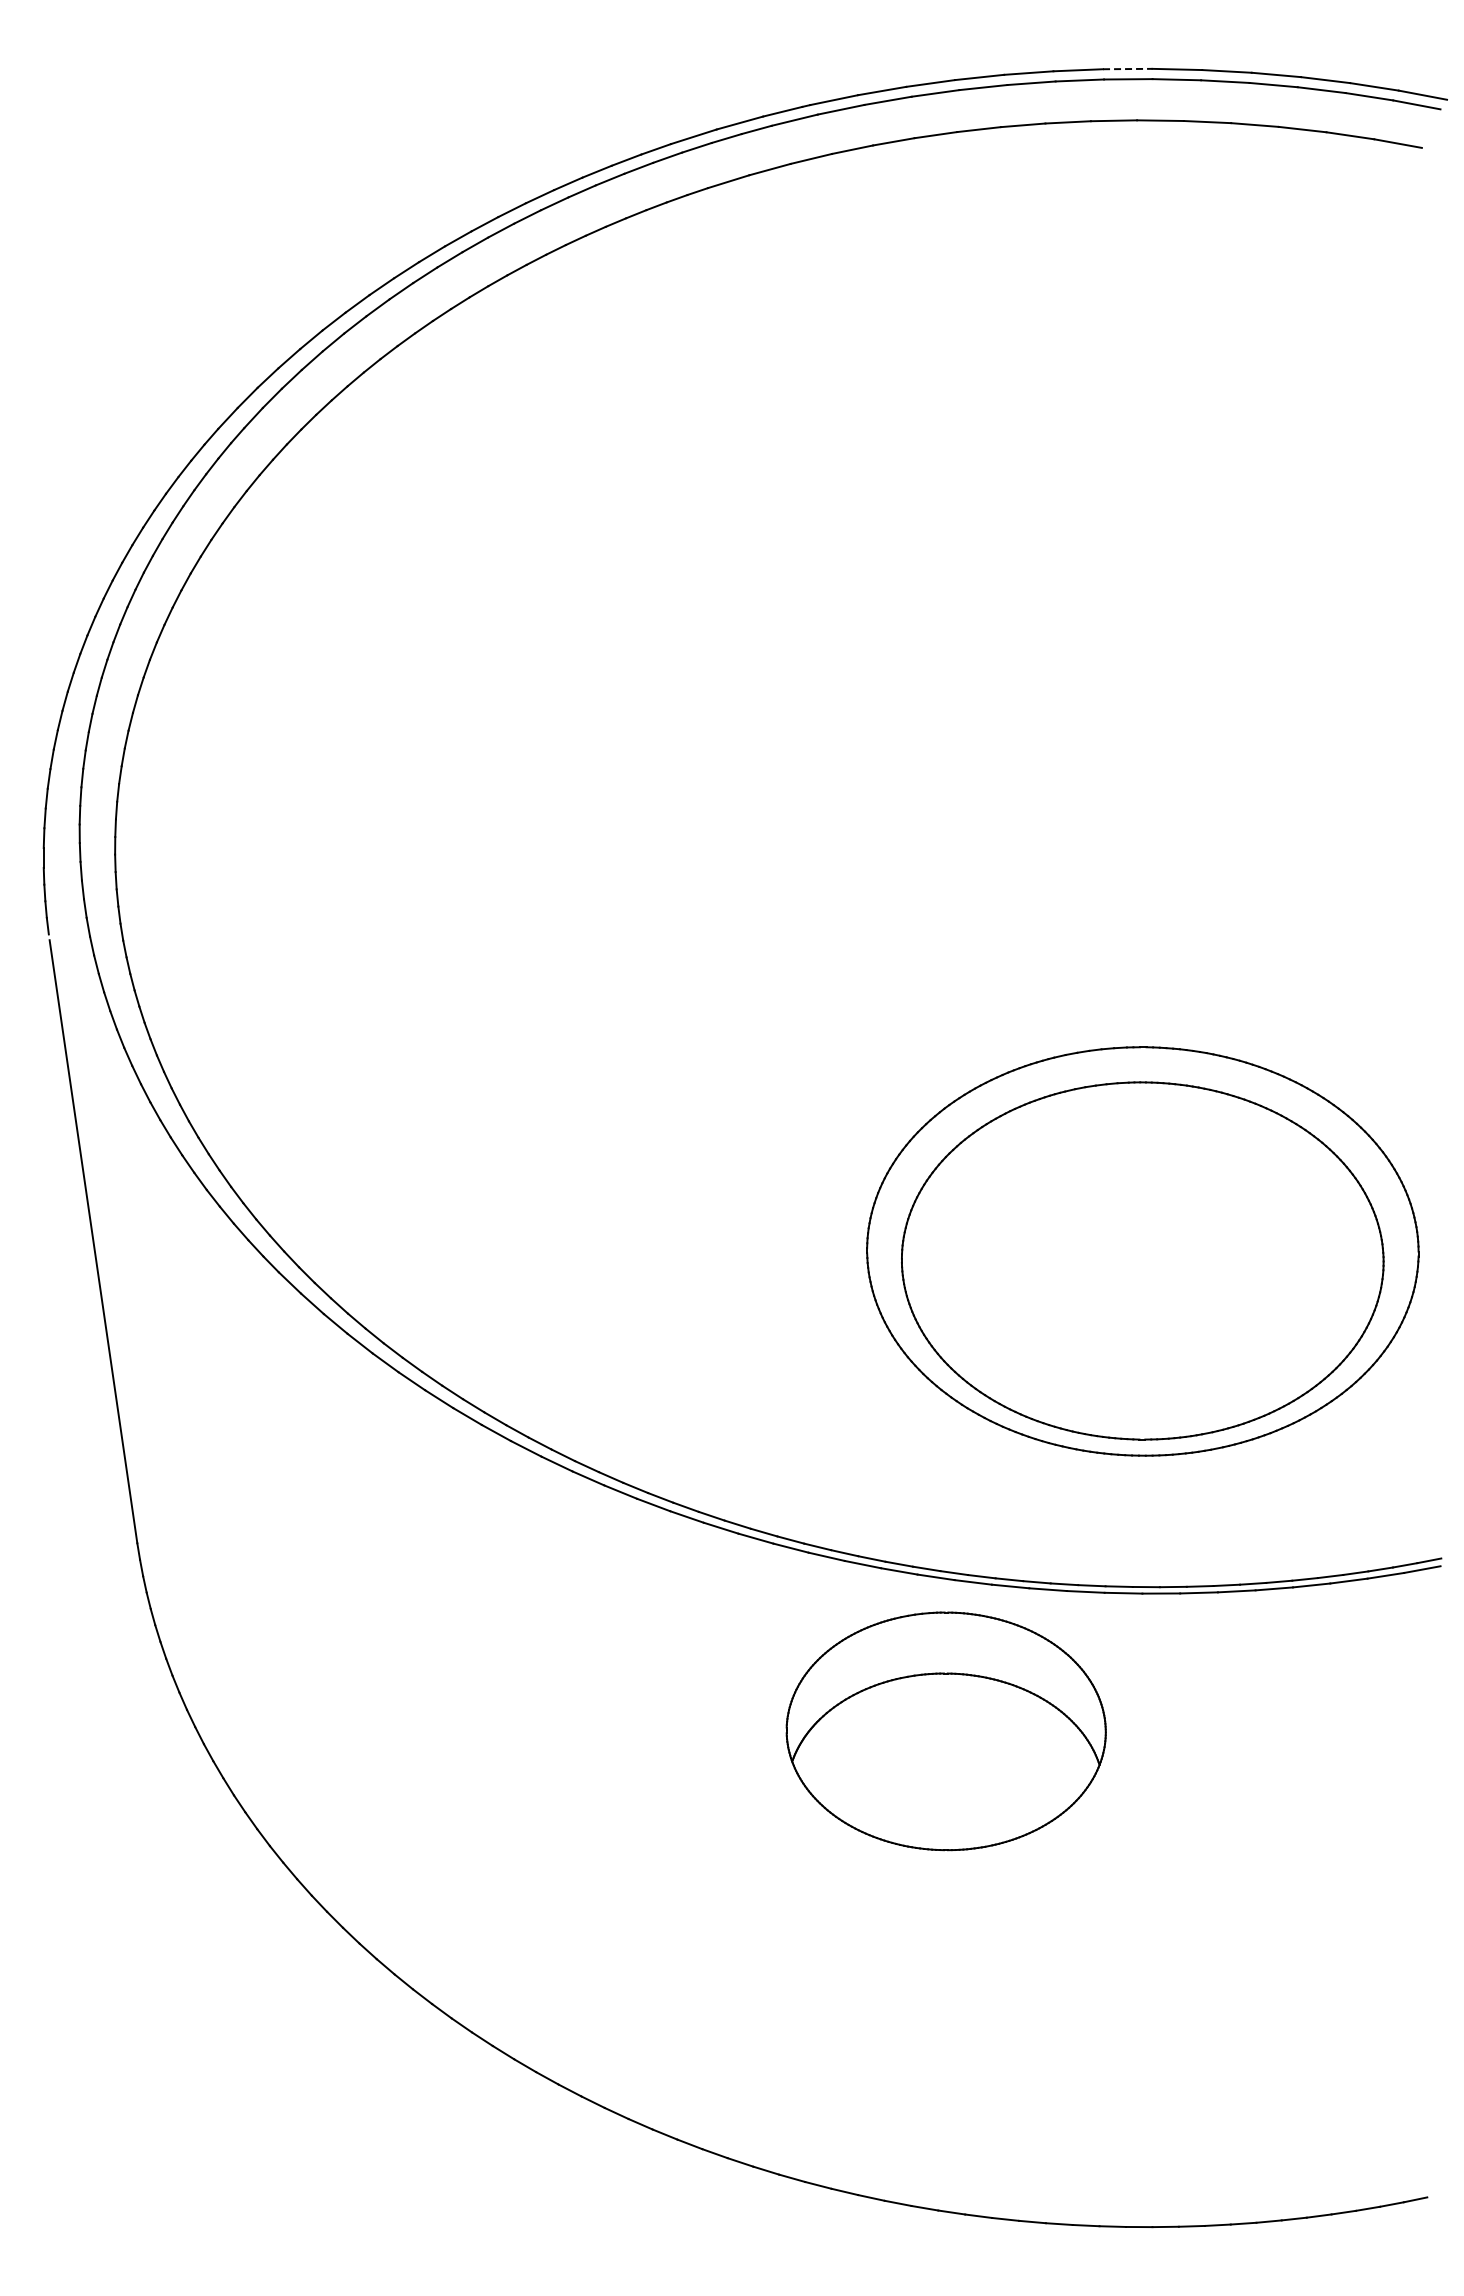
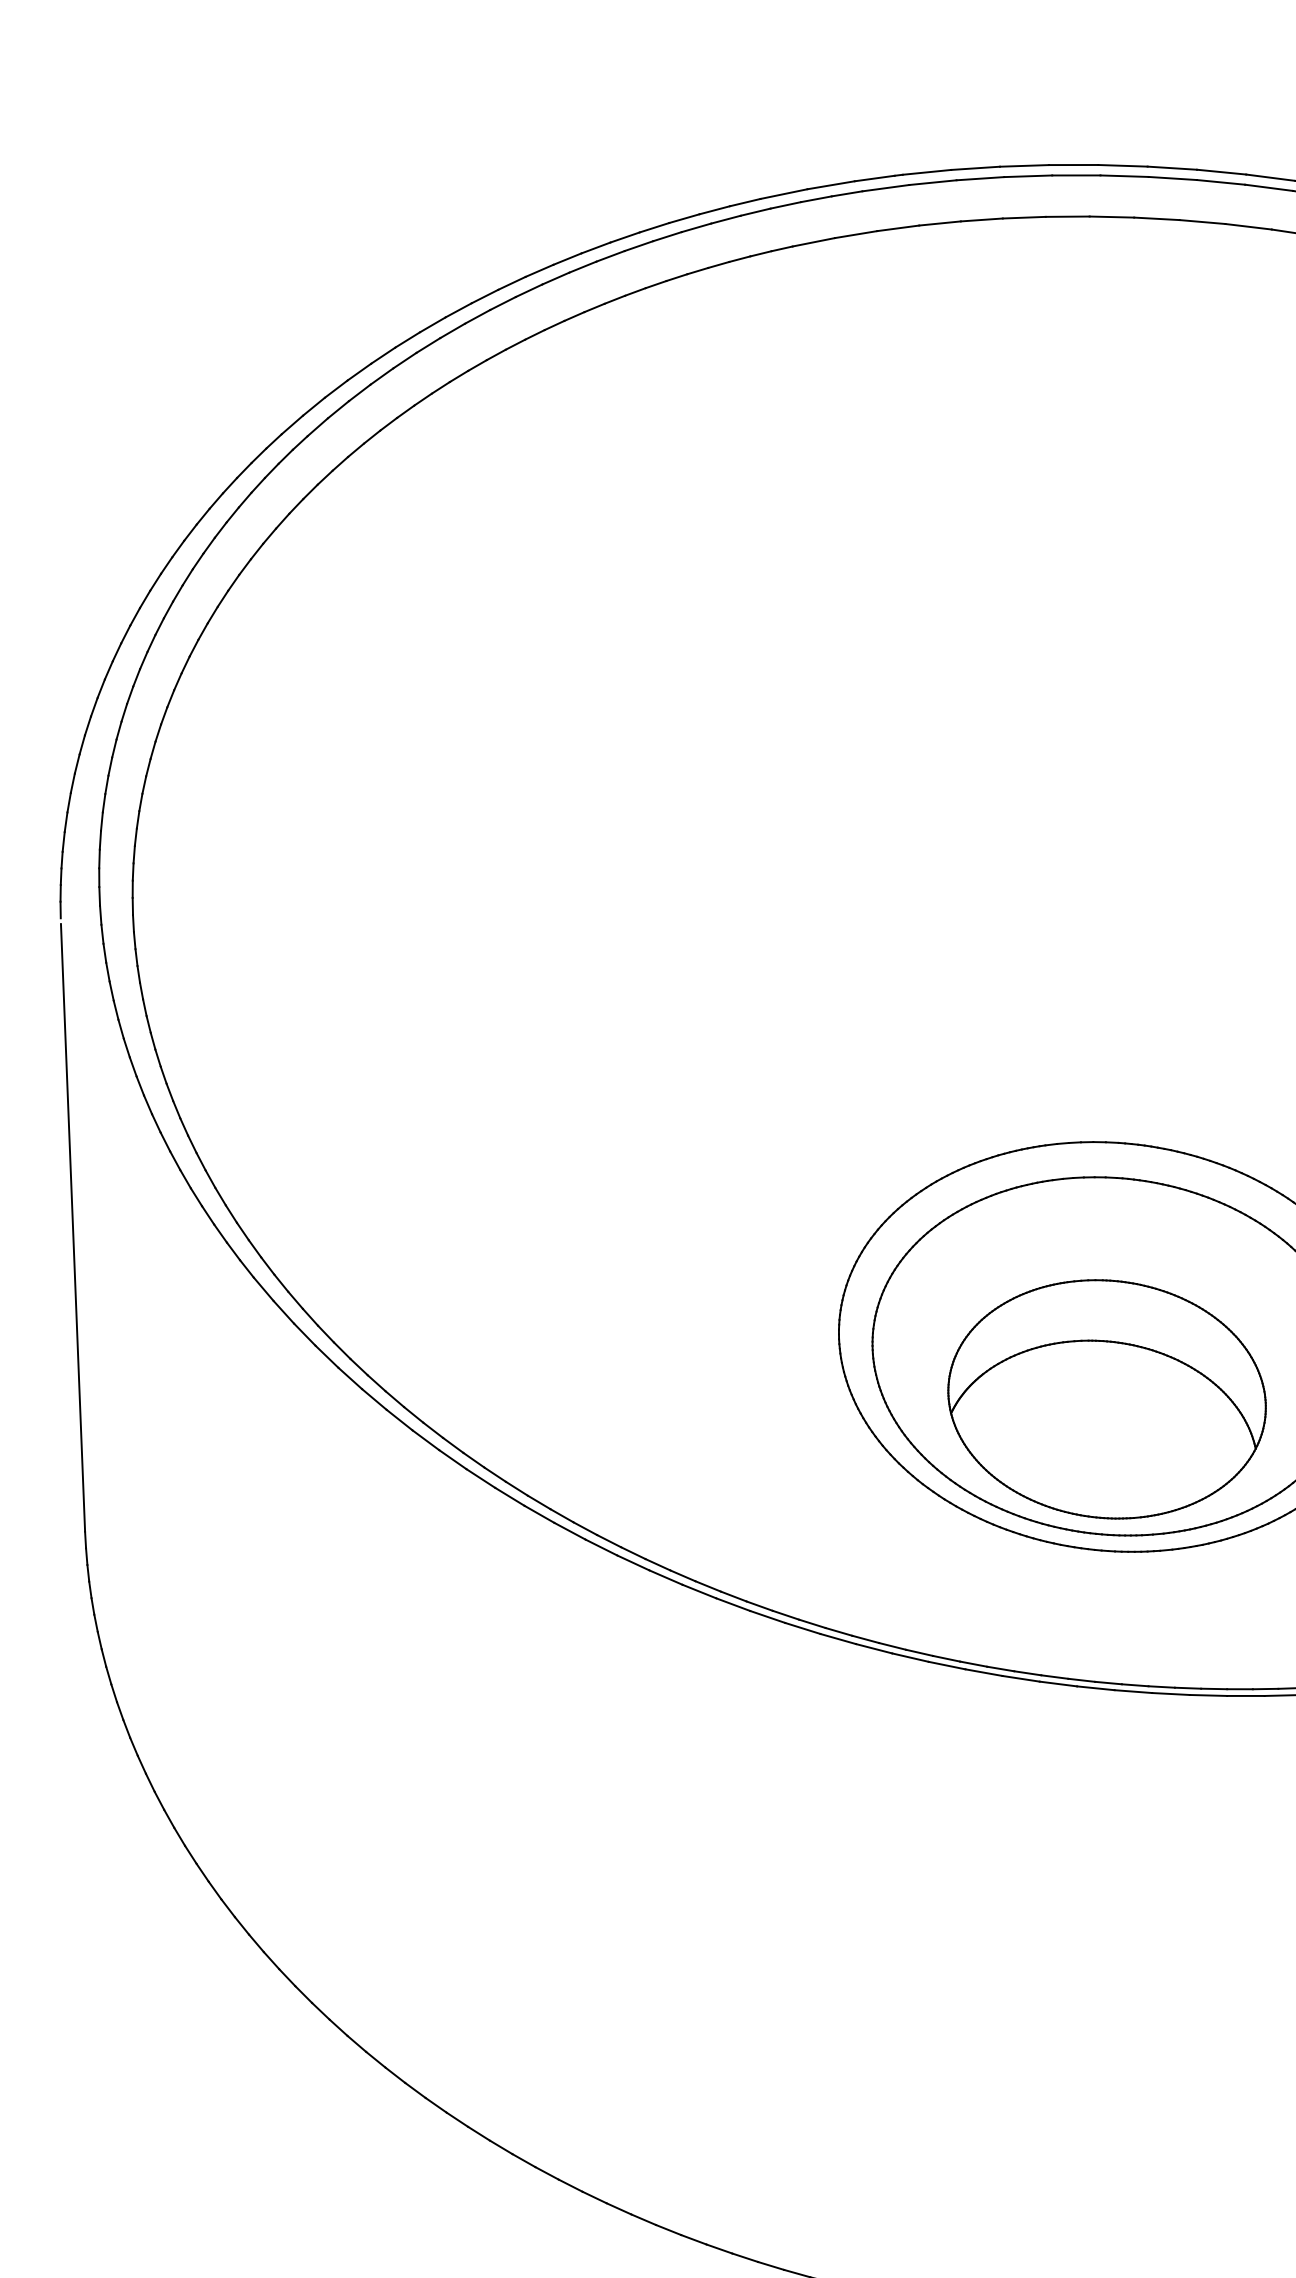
line: (1127, 69) -> (1221, 172), dashed -> solid
part: (945, 1731) -> (1106, 1399), moved

